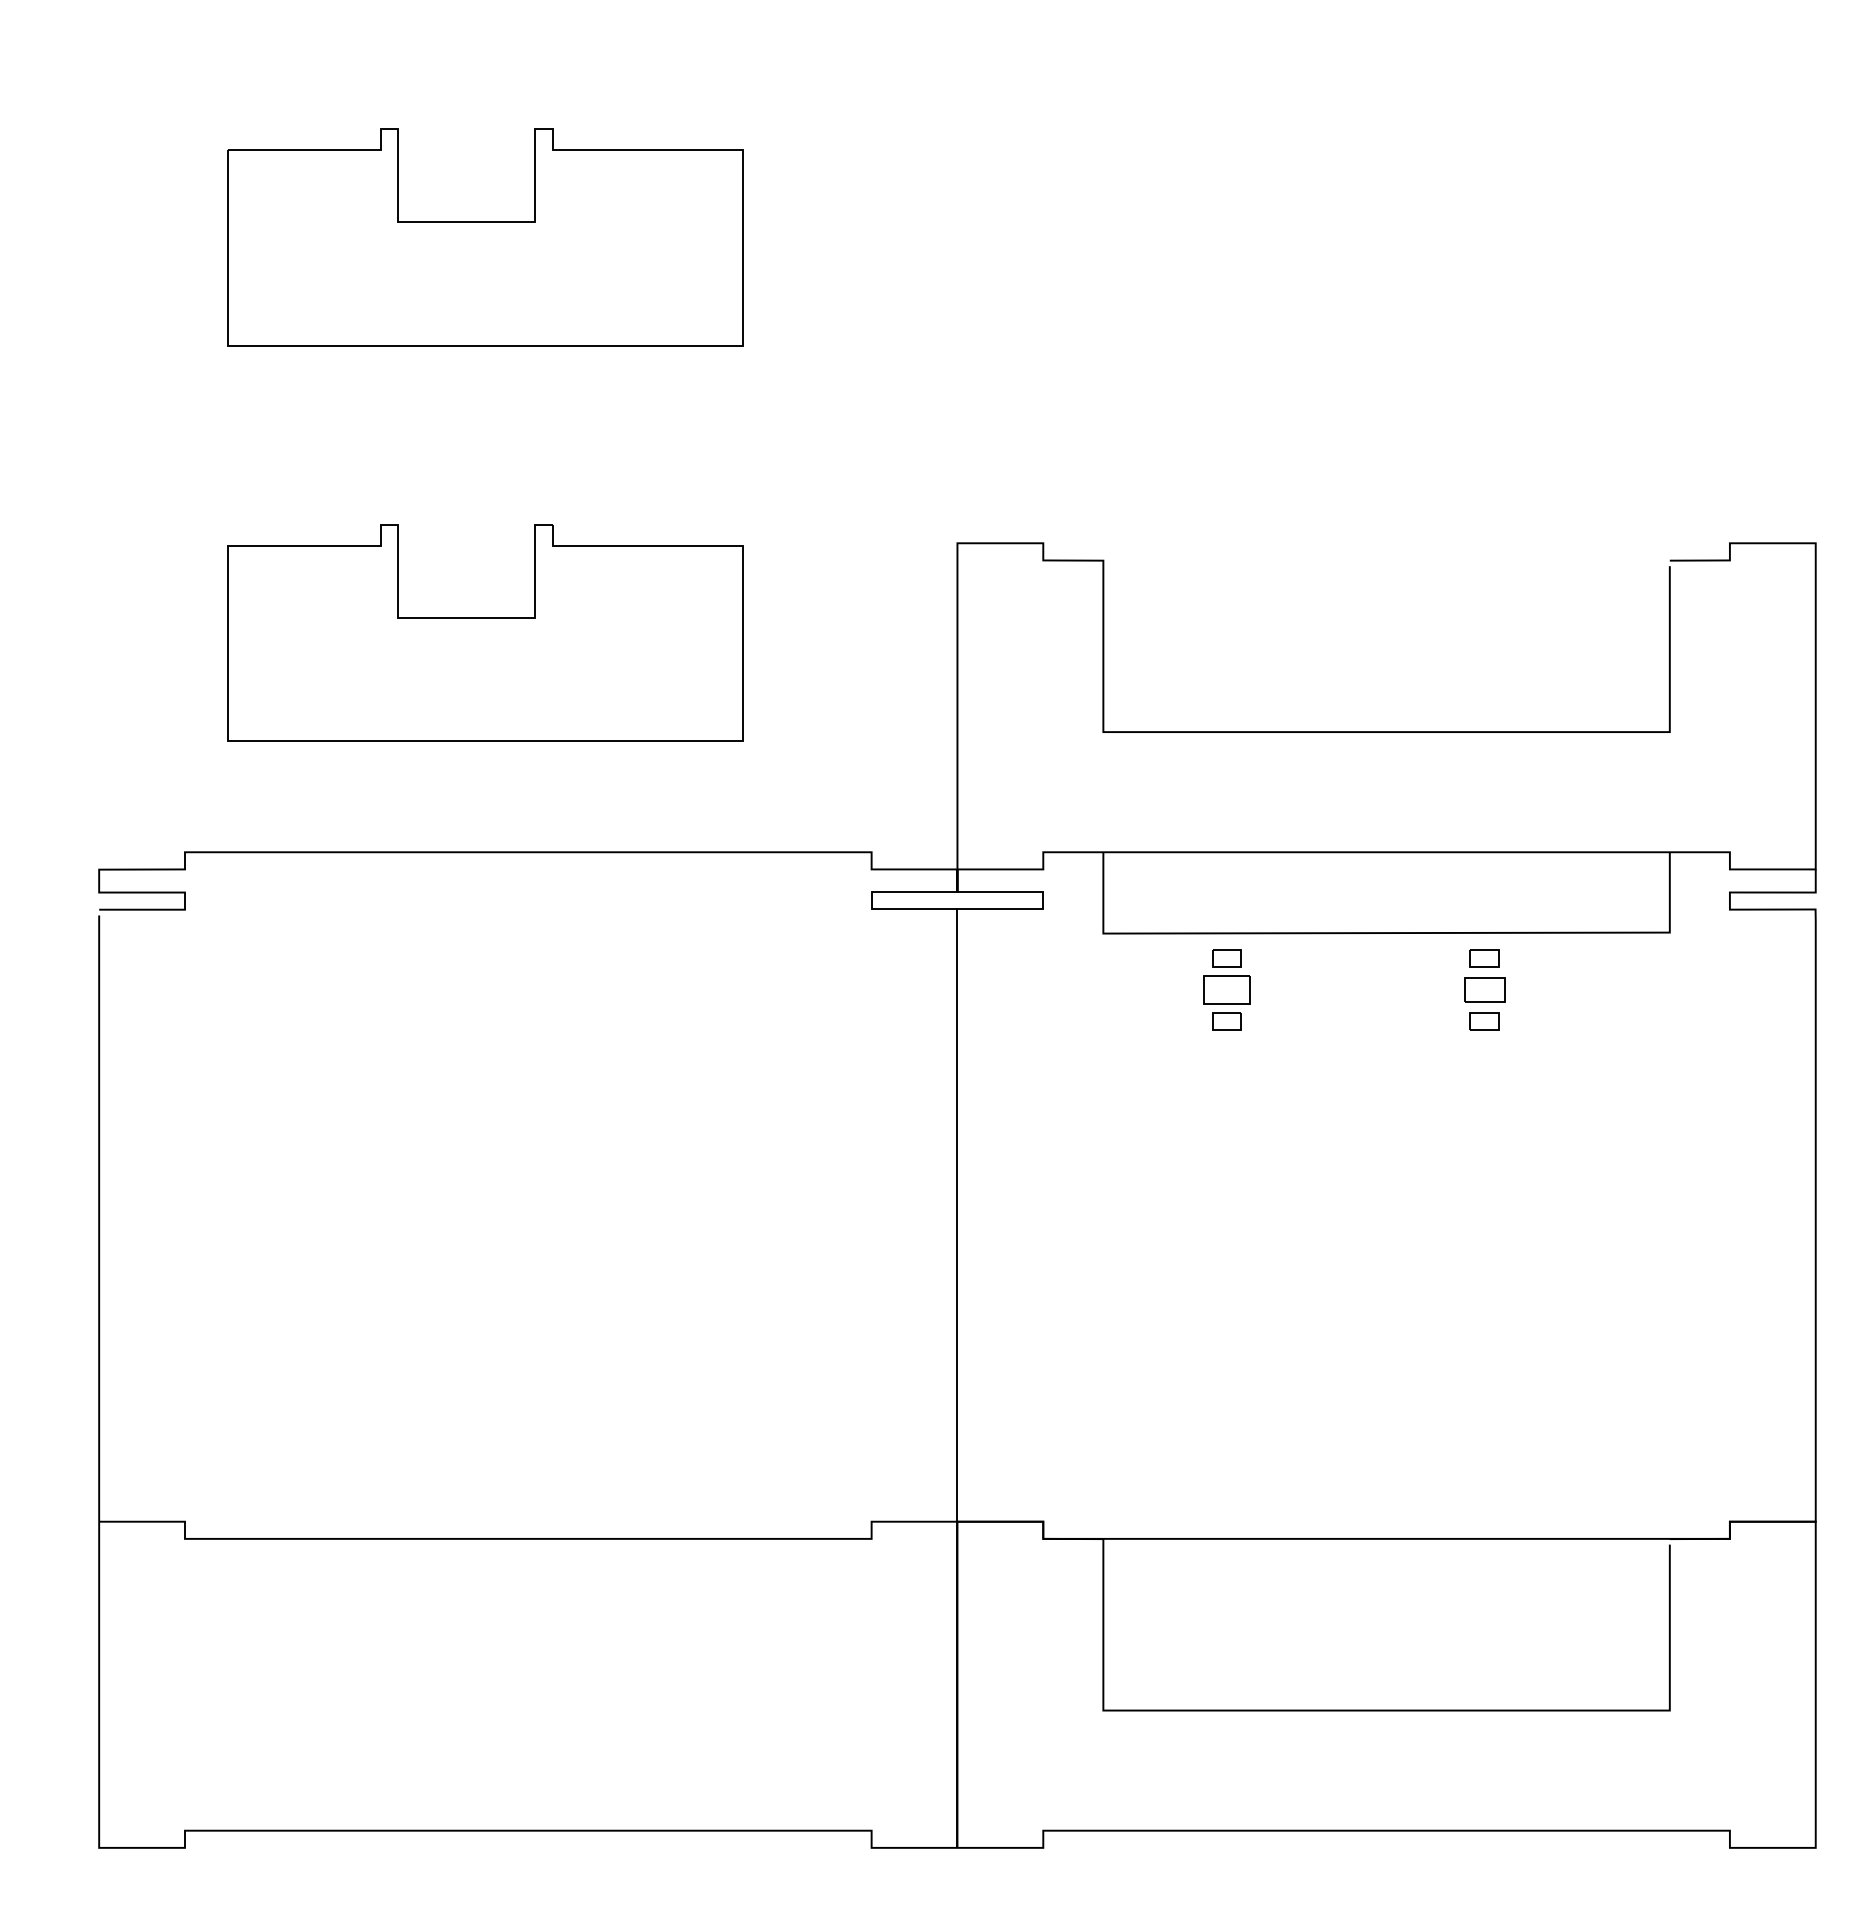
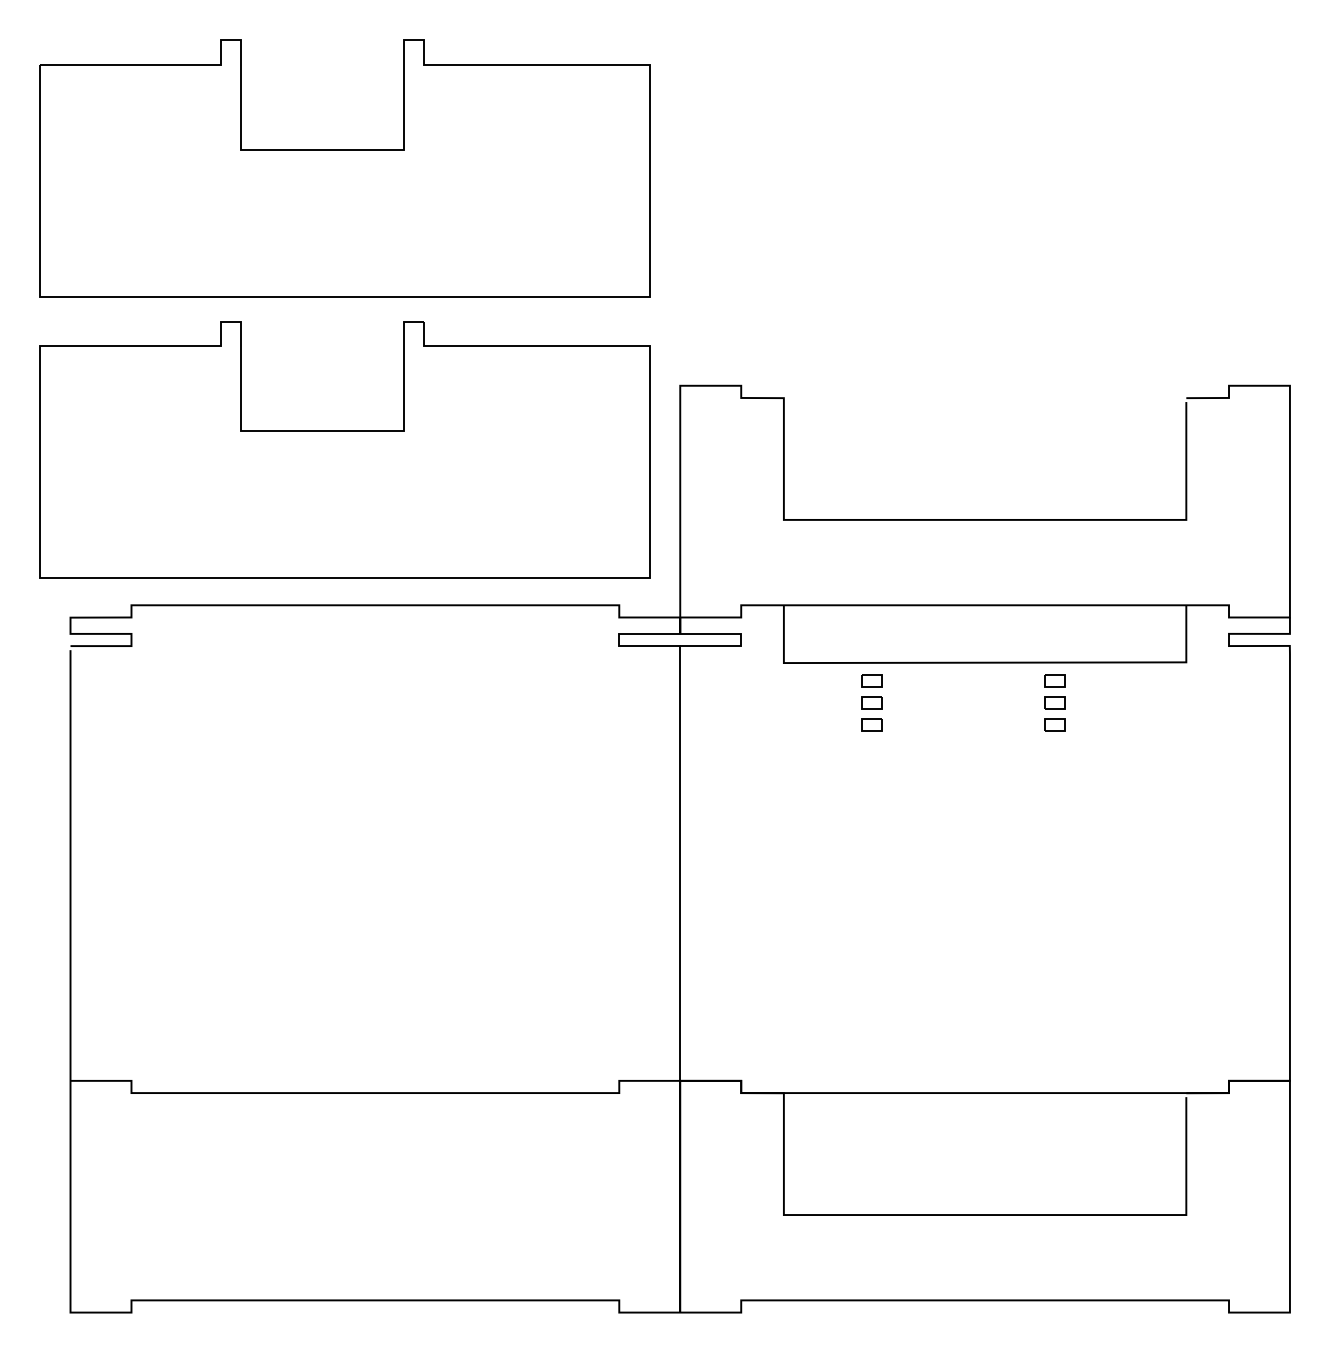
part: (485, 237) -> (344, 168), size x1.67
part: (485, 632) -> (344, 449), size x1.67
part: (1226, 989) -> (871, 702), size x0.62
part: (1484, 989) -> (1054, 702), size x0.71

